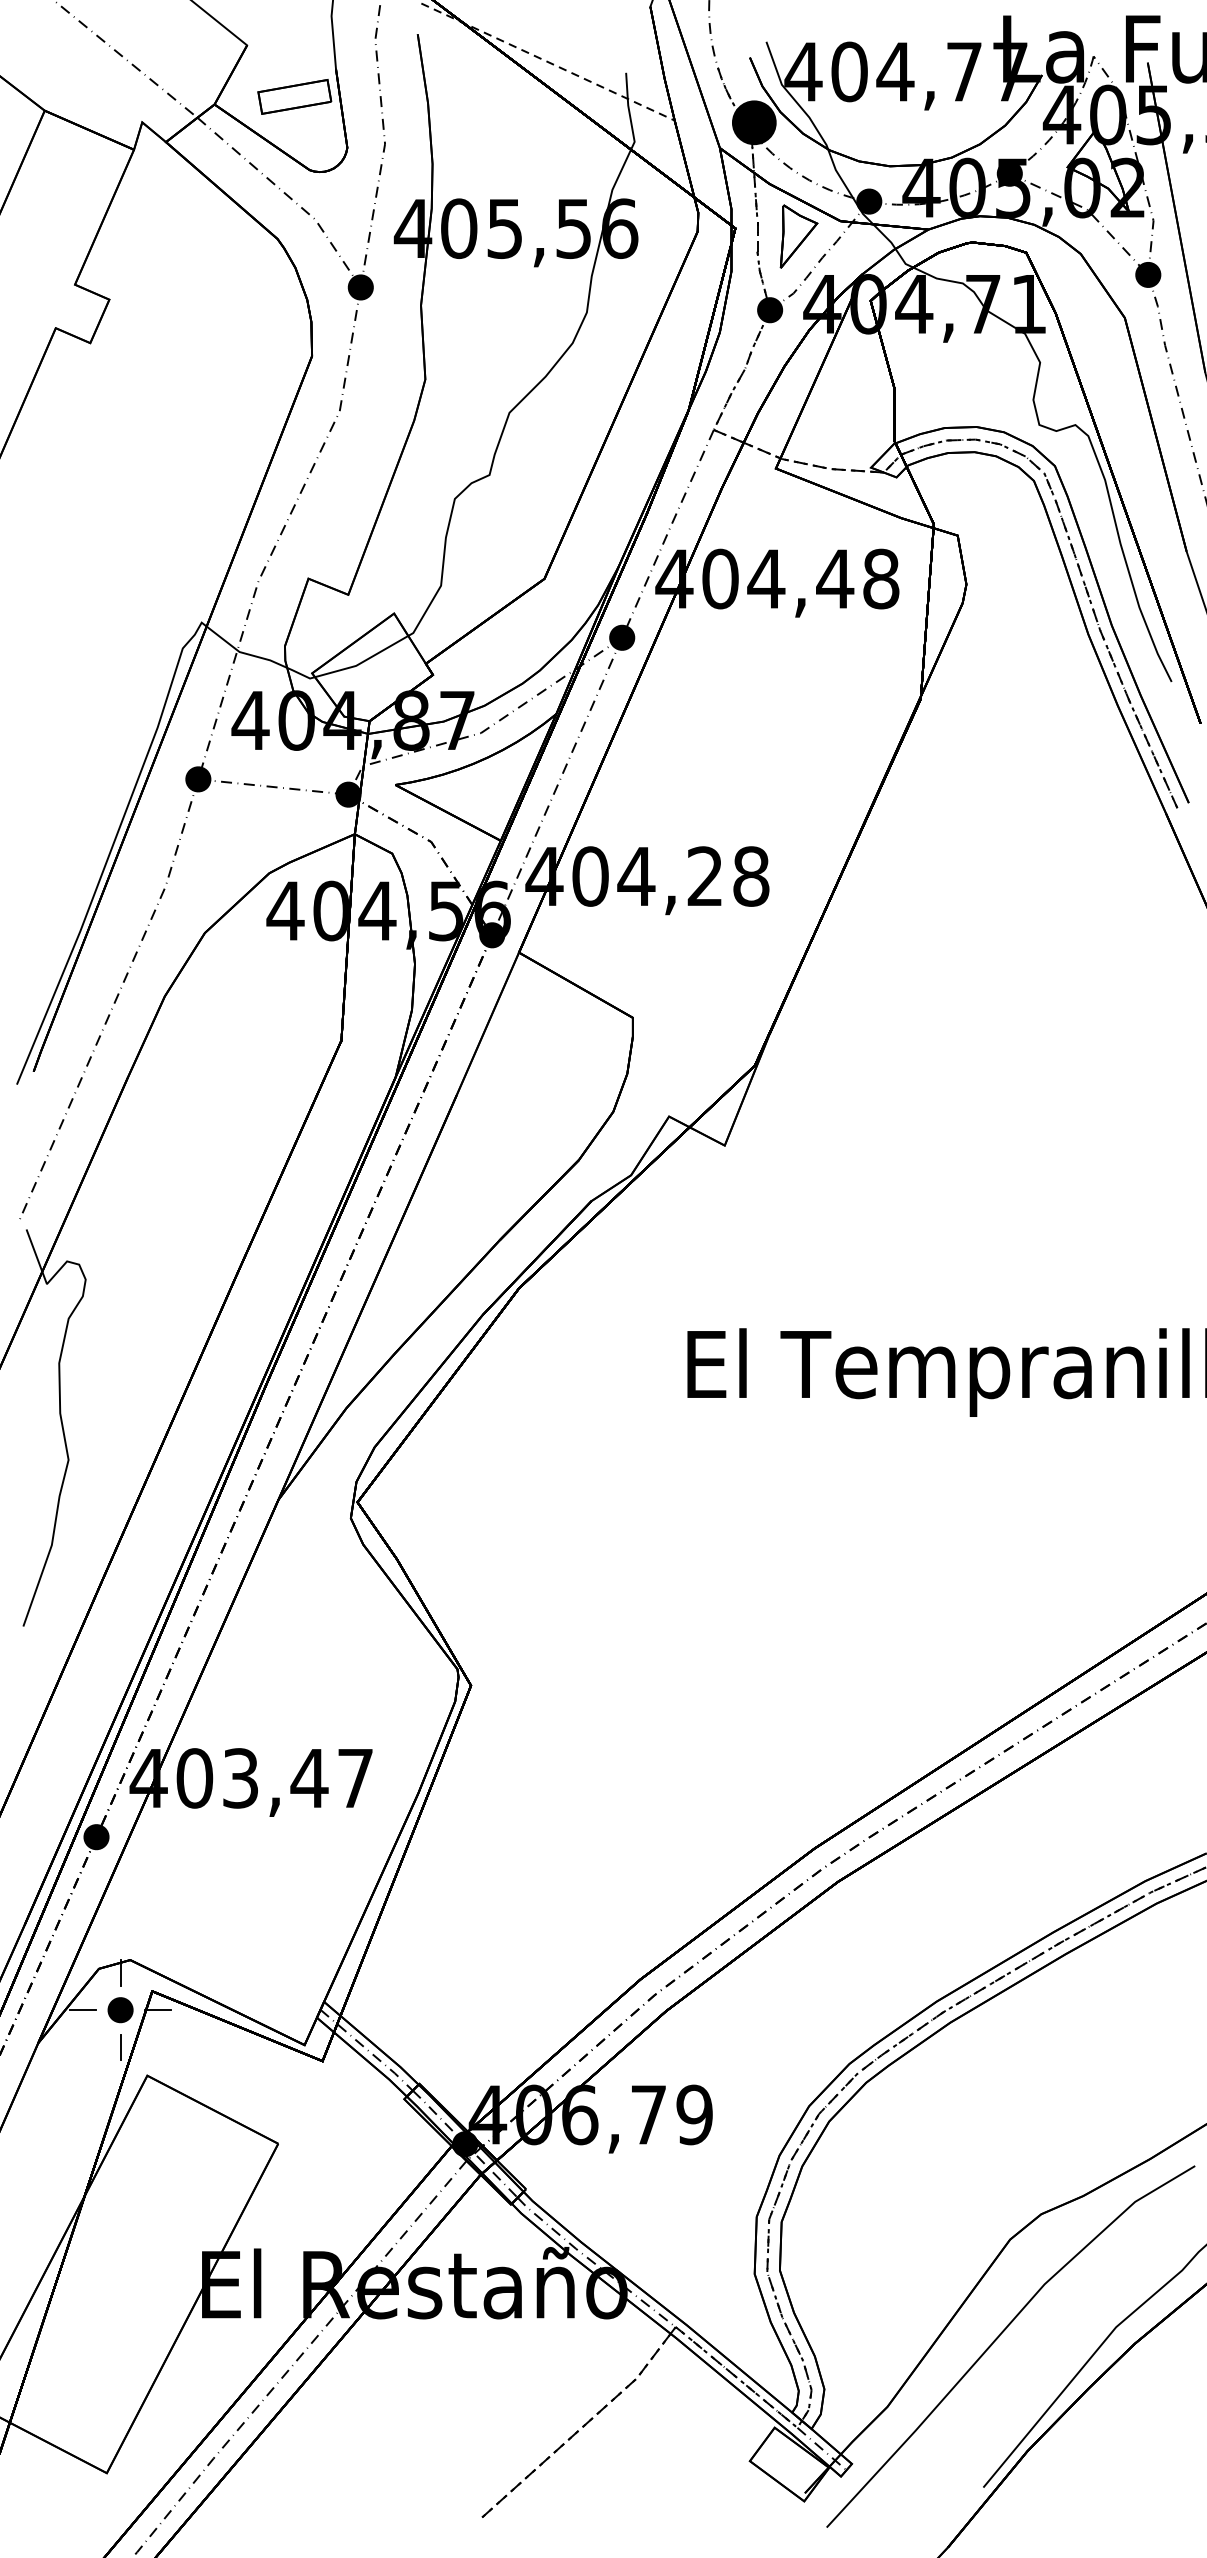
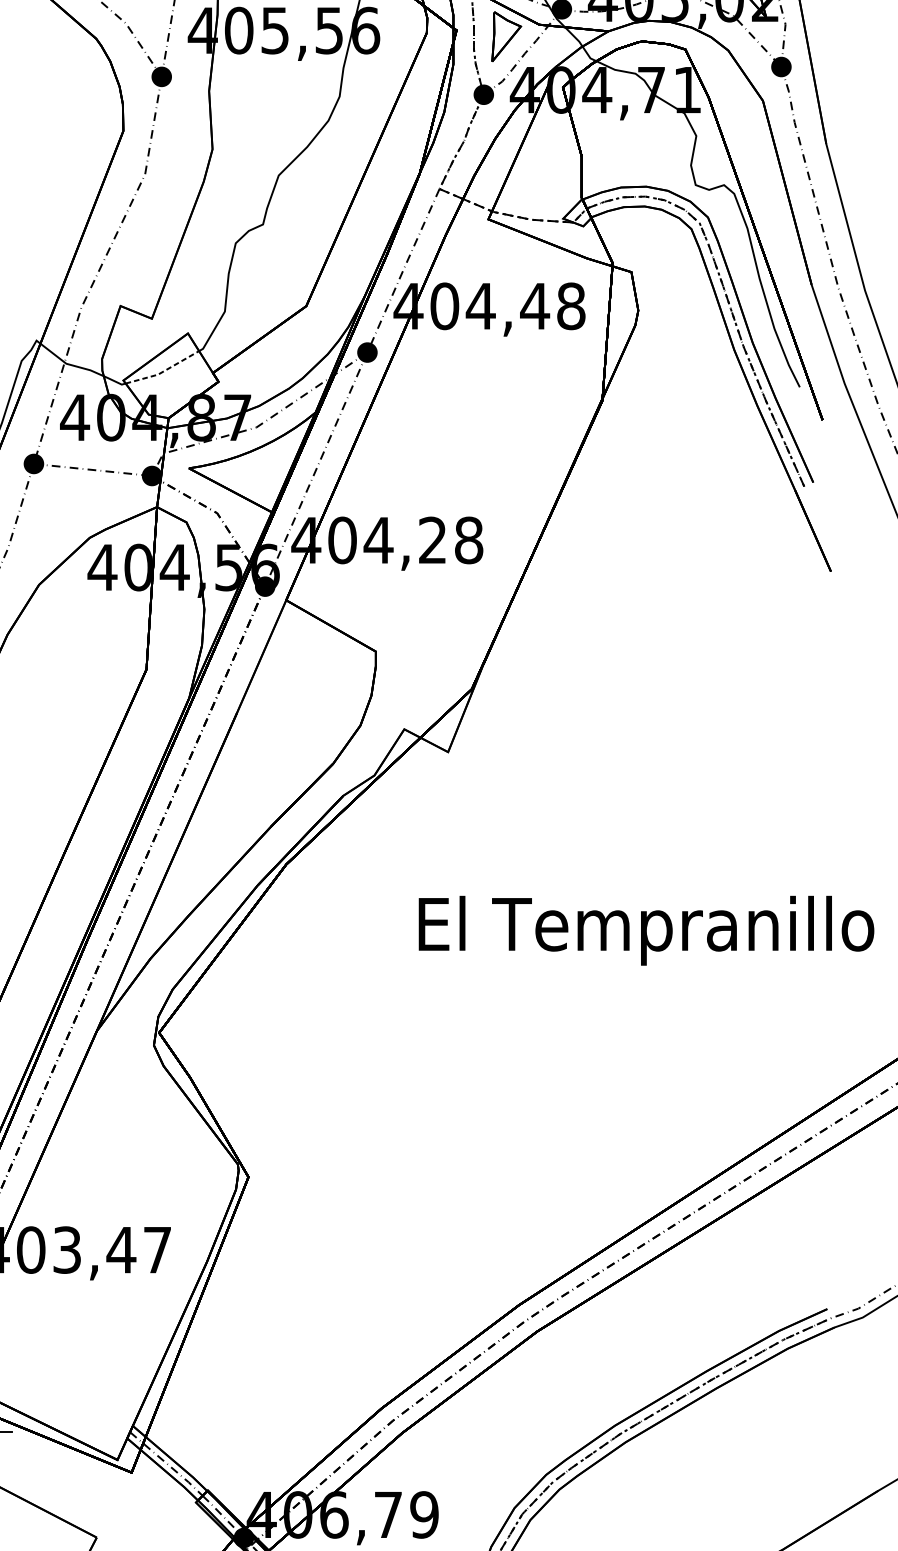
line: (363, 661) -> (163, 371), solid -> dashed

